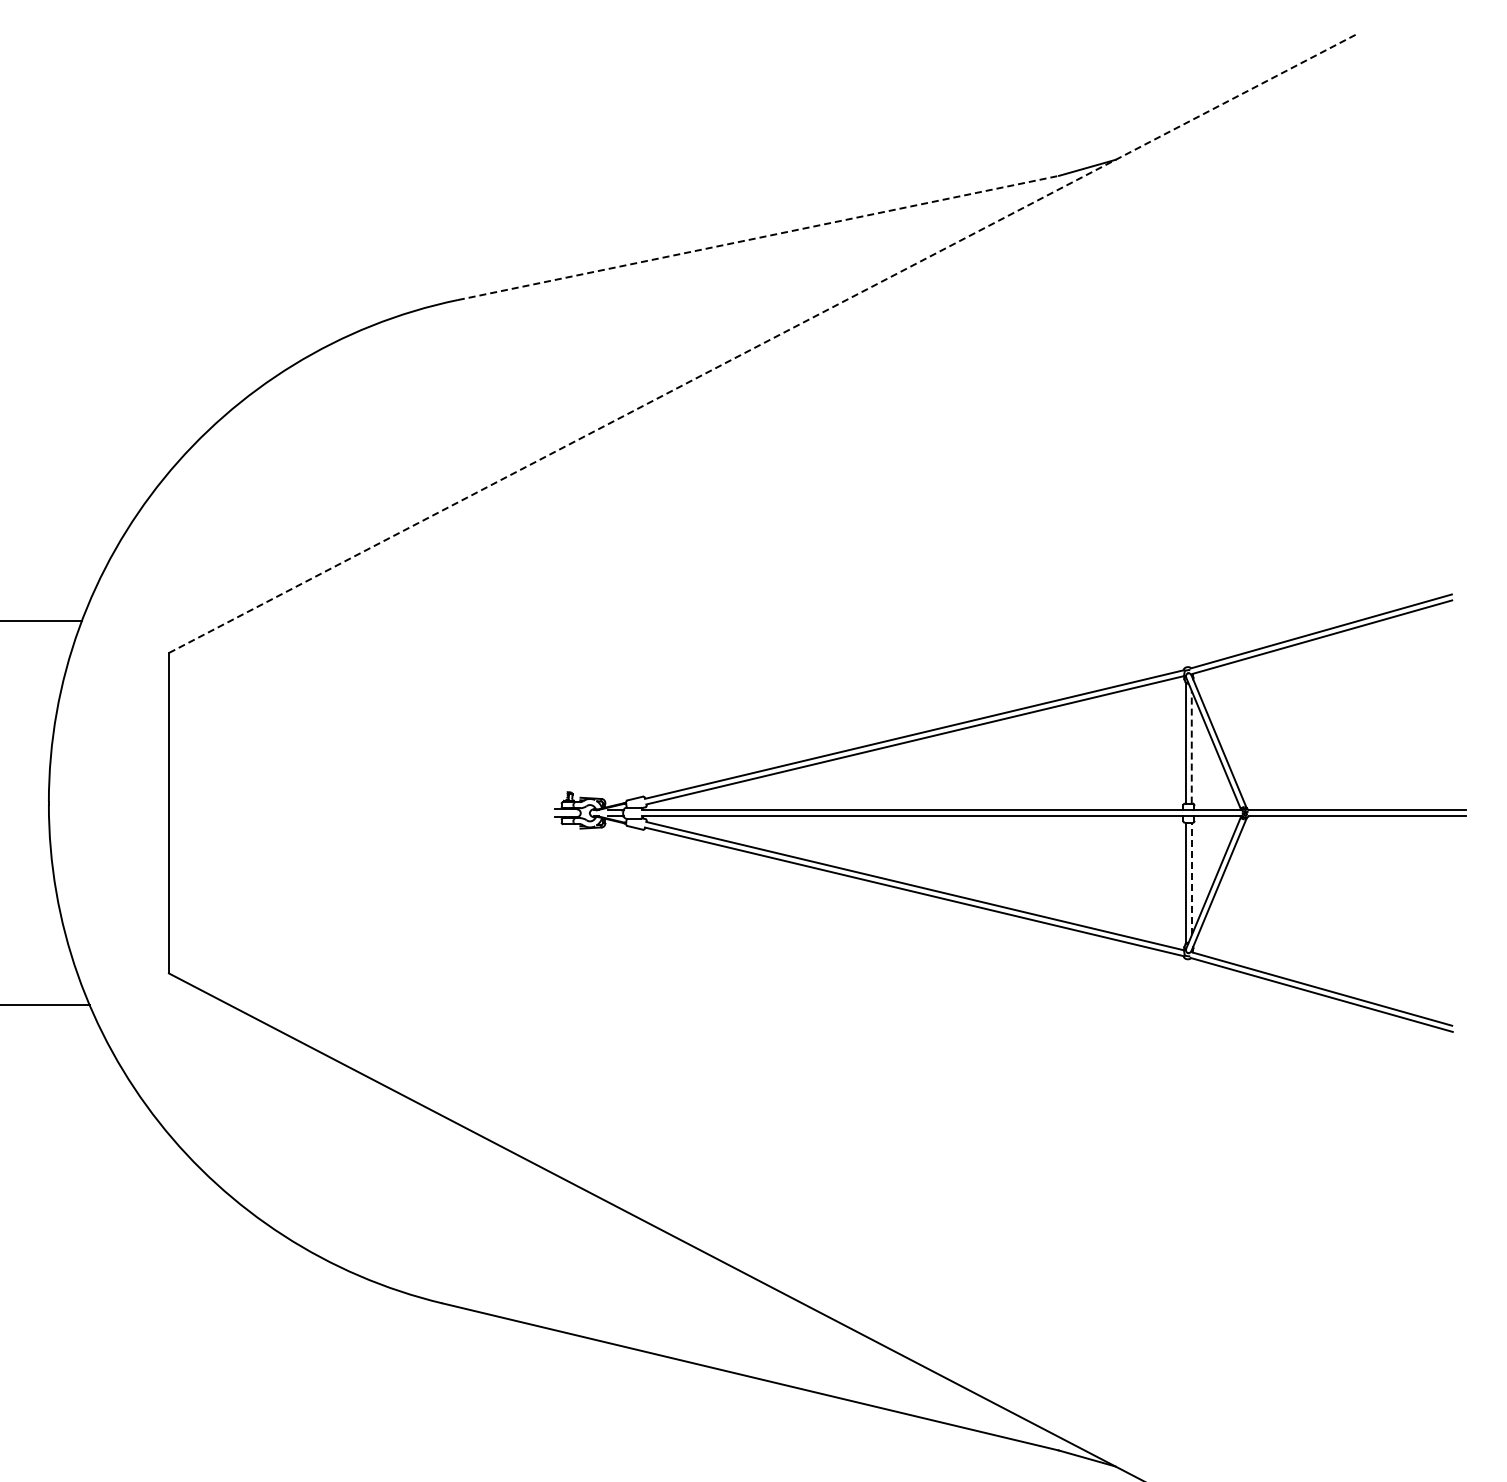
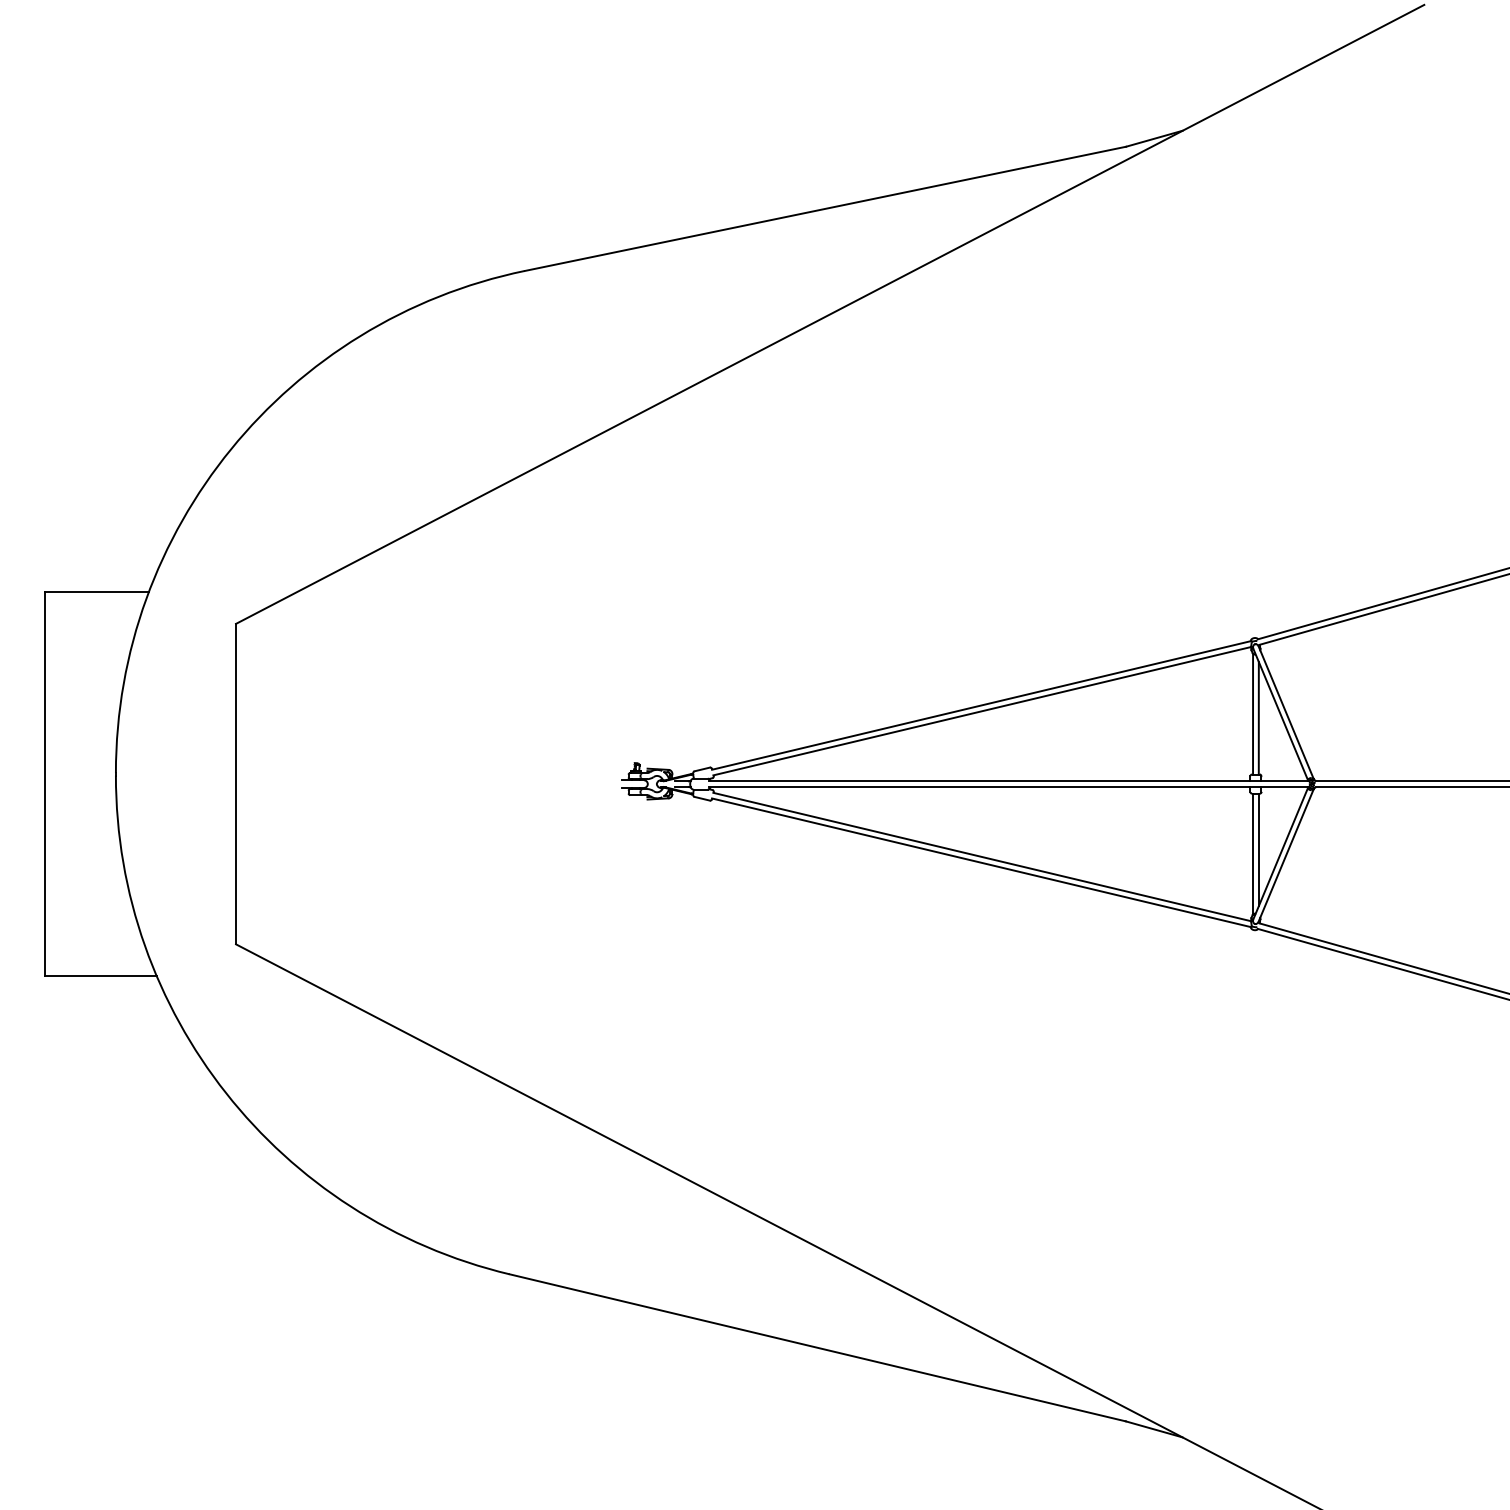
line: (758, 237) -> (825, 208), dashed -> solid
line: (763, 343) -> (830, 314), dashed -> solid
line: (1191, 746) -> (1258, 717), dashed -> solid
line: (1191, 878) -> (1258, 849), dashed -> solid

